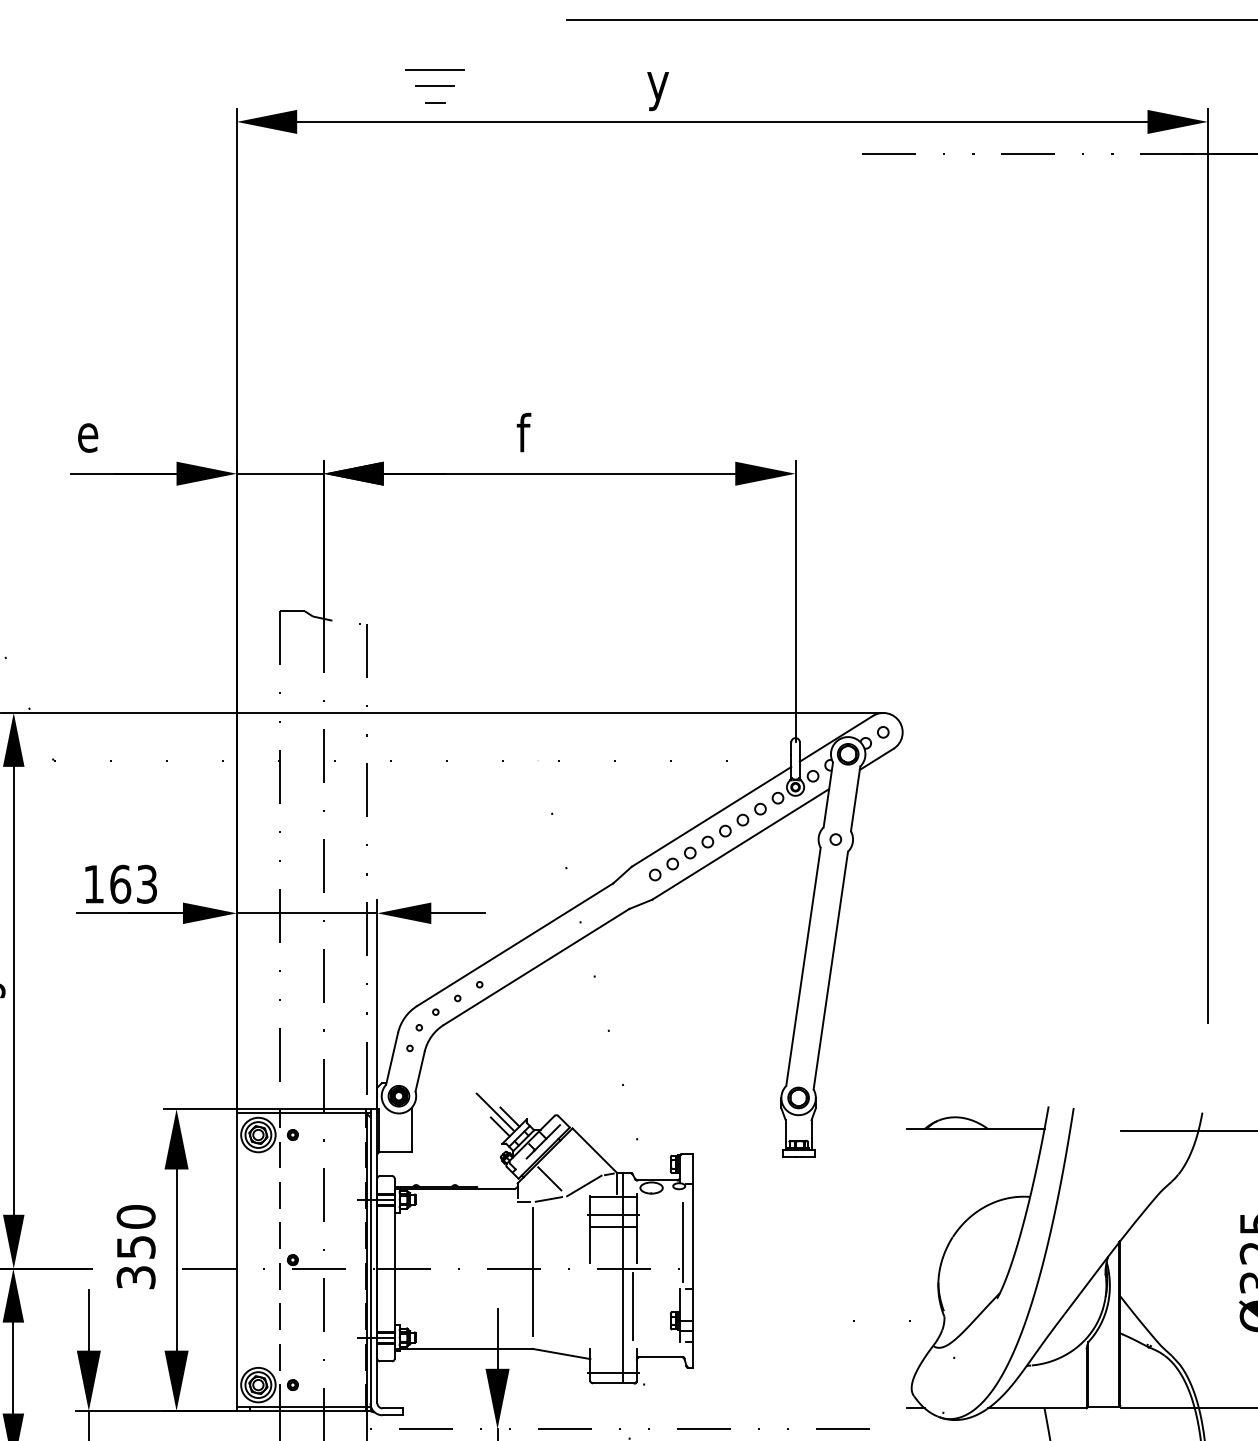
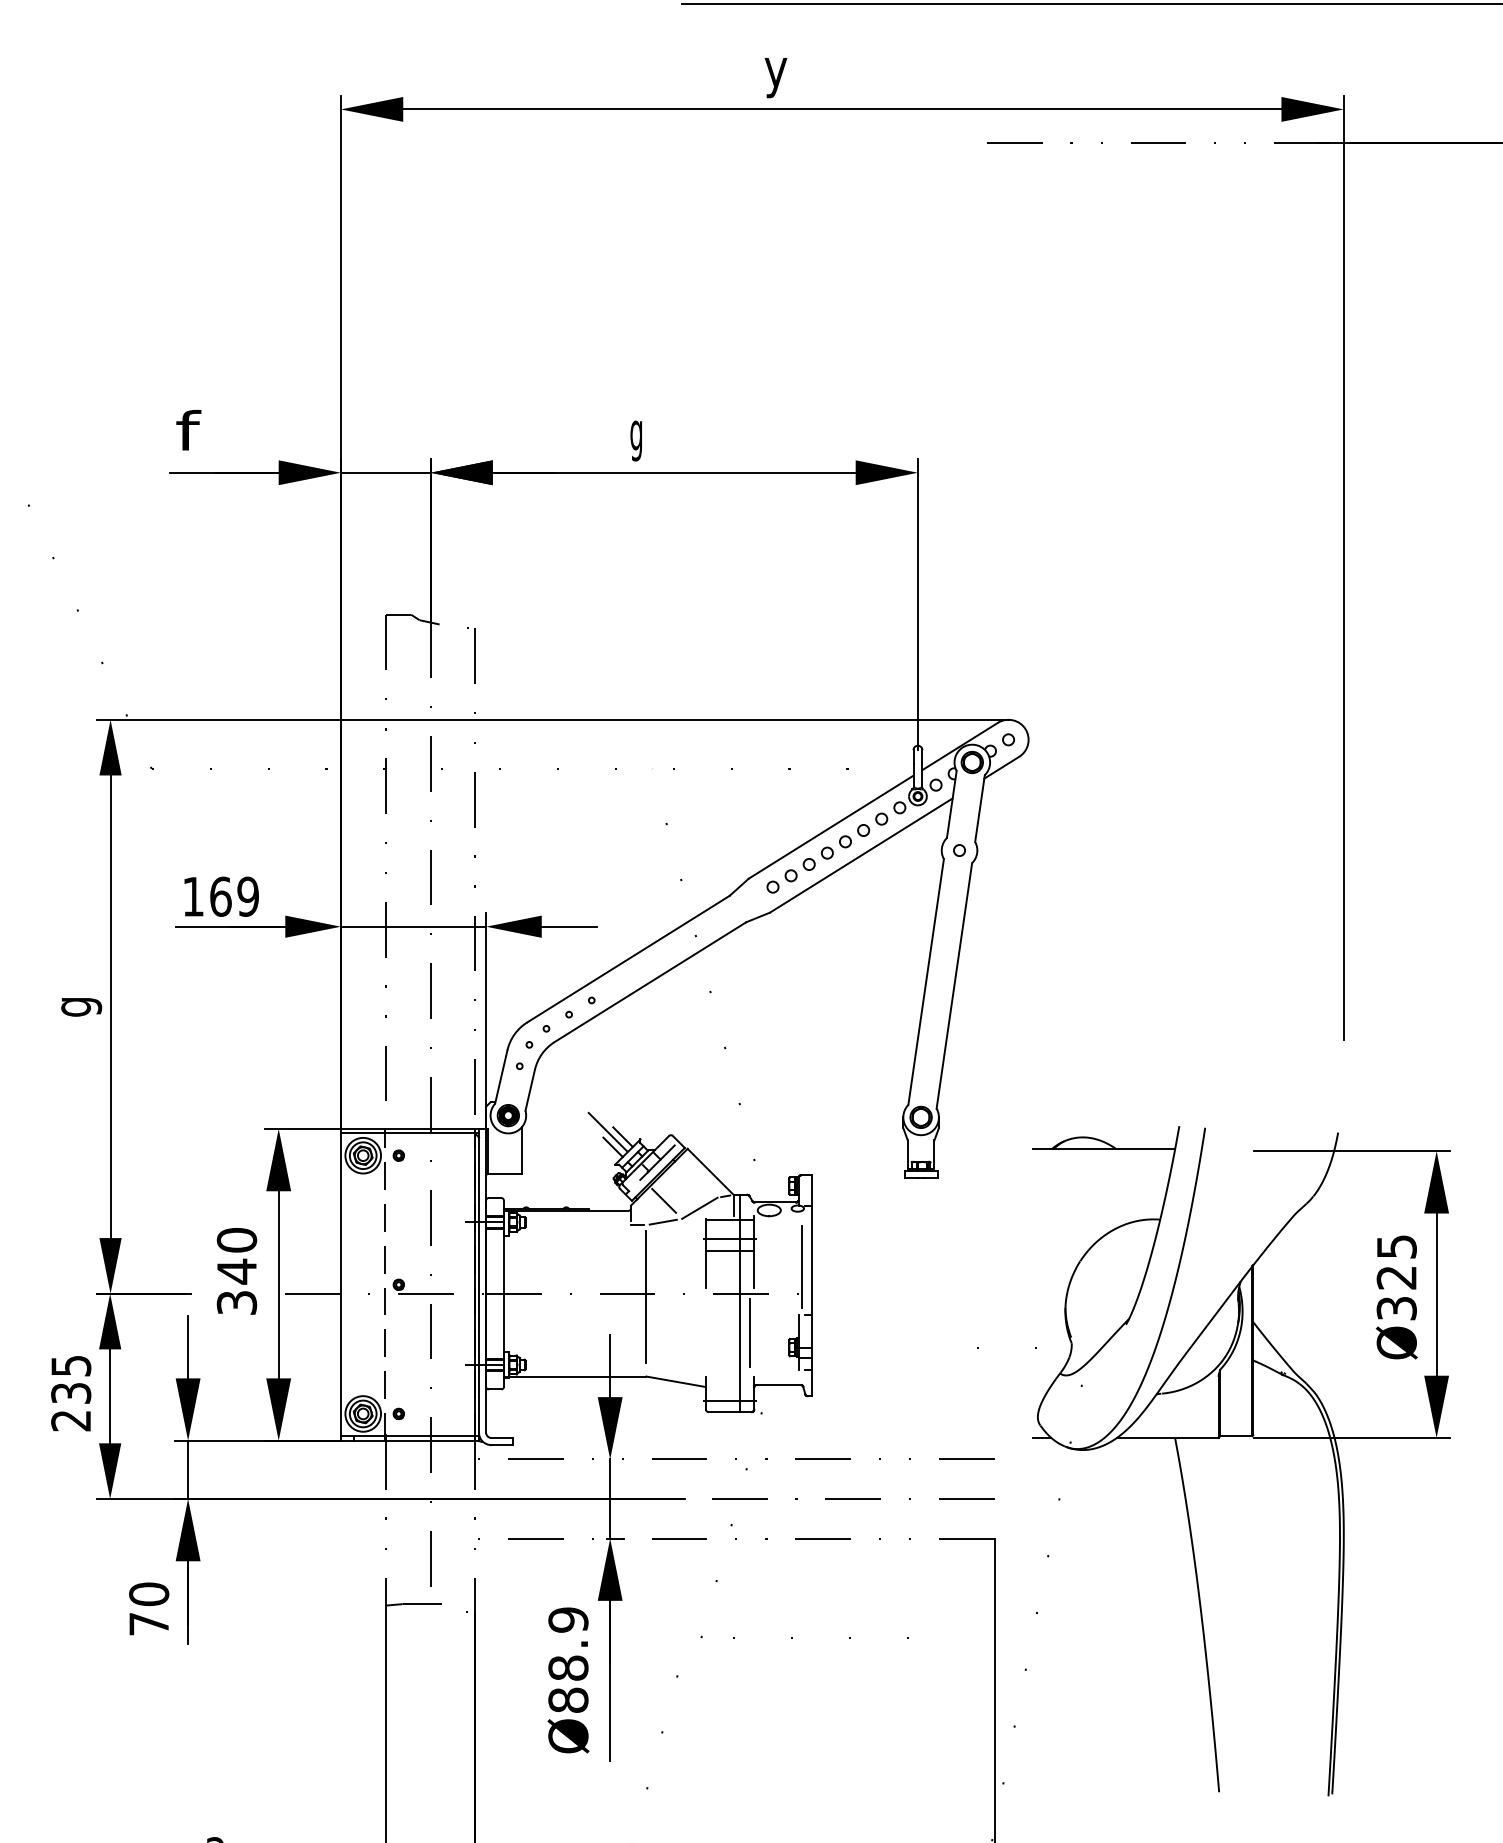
line: (434, 69) -> (545, 55), removed
line: (434, 86) -> (545, 72), removed
line: (434, 101) -> (545, 88), removed
text: (89, 432) -> (188, 430), e -> f
text: (523, 437) -> (637, 435), f -> g
text: (146, 884) -> (247, 896), 163 -> 169
text: (136, 1247) -> (237, 1271), 350 -> 340

